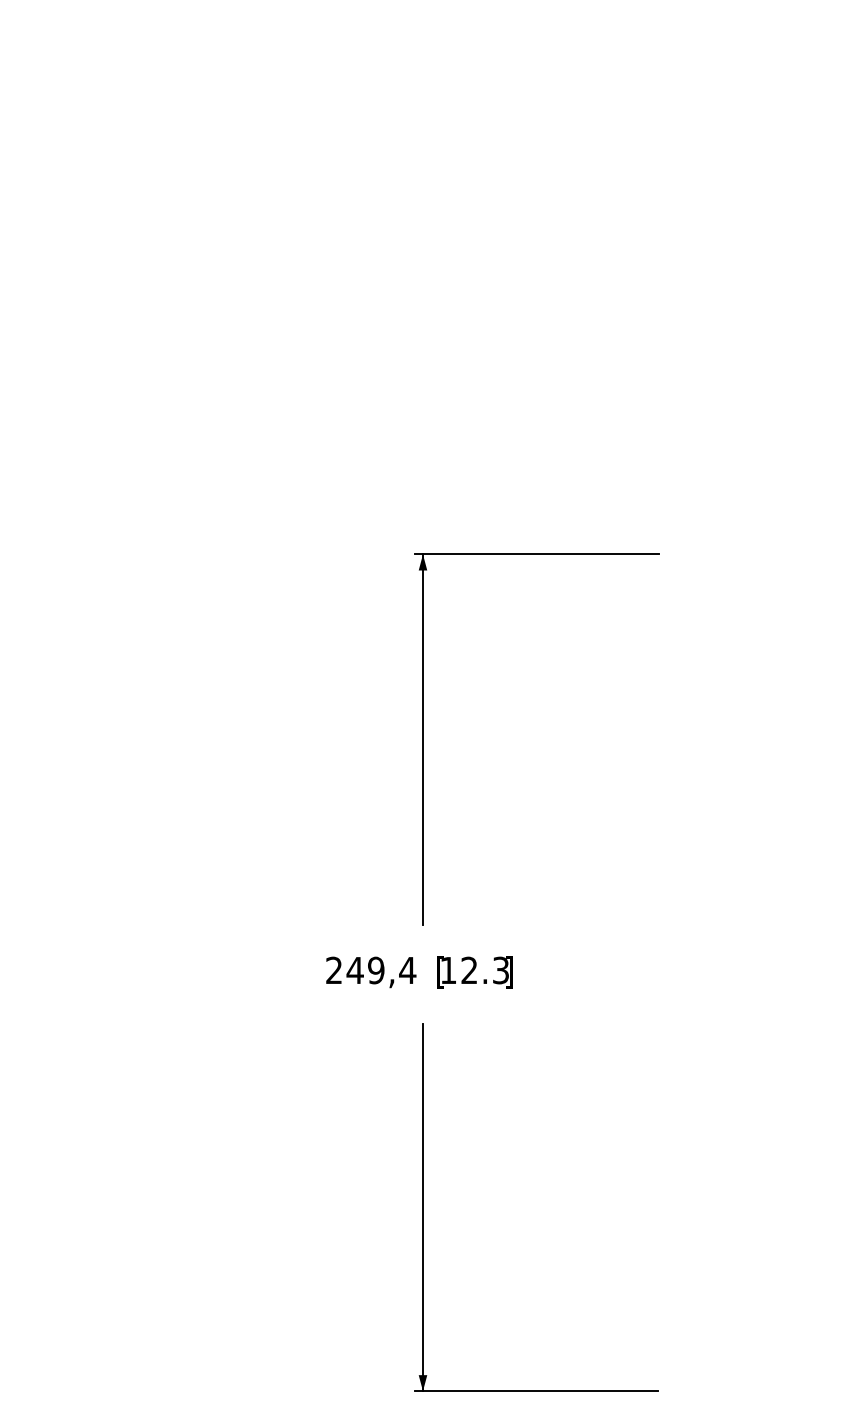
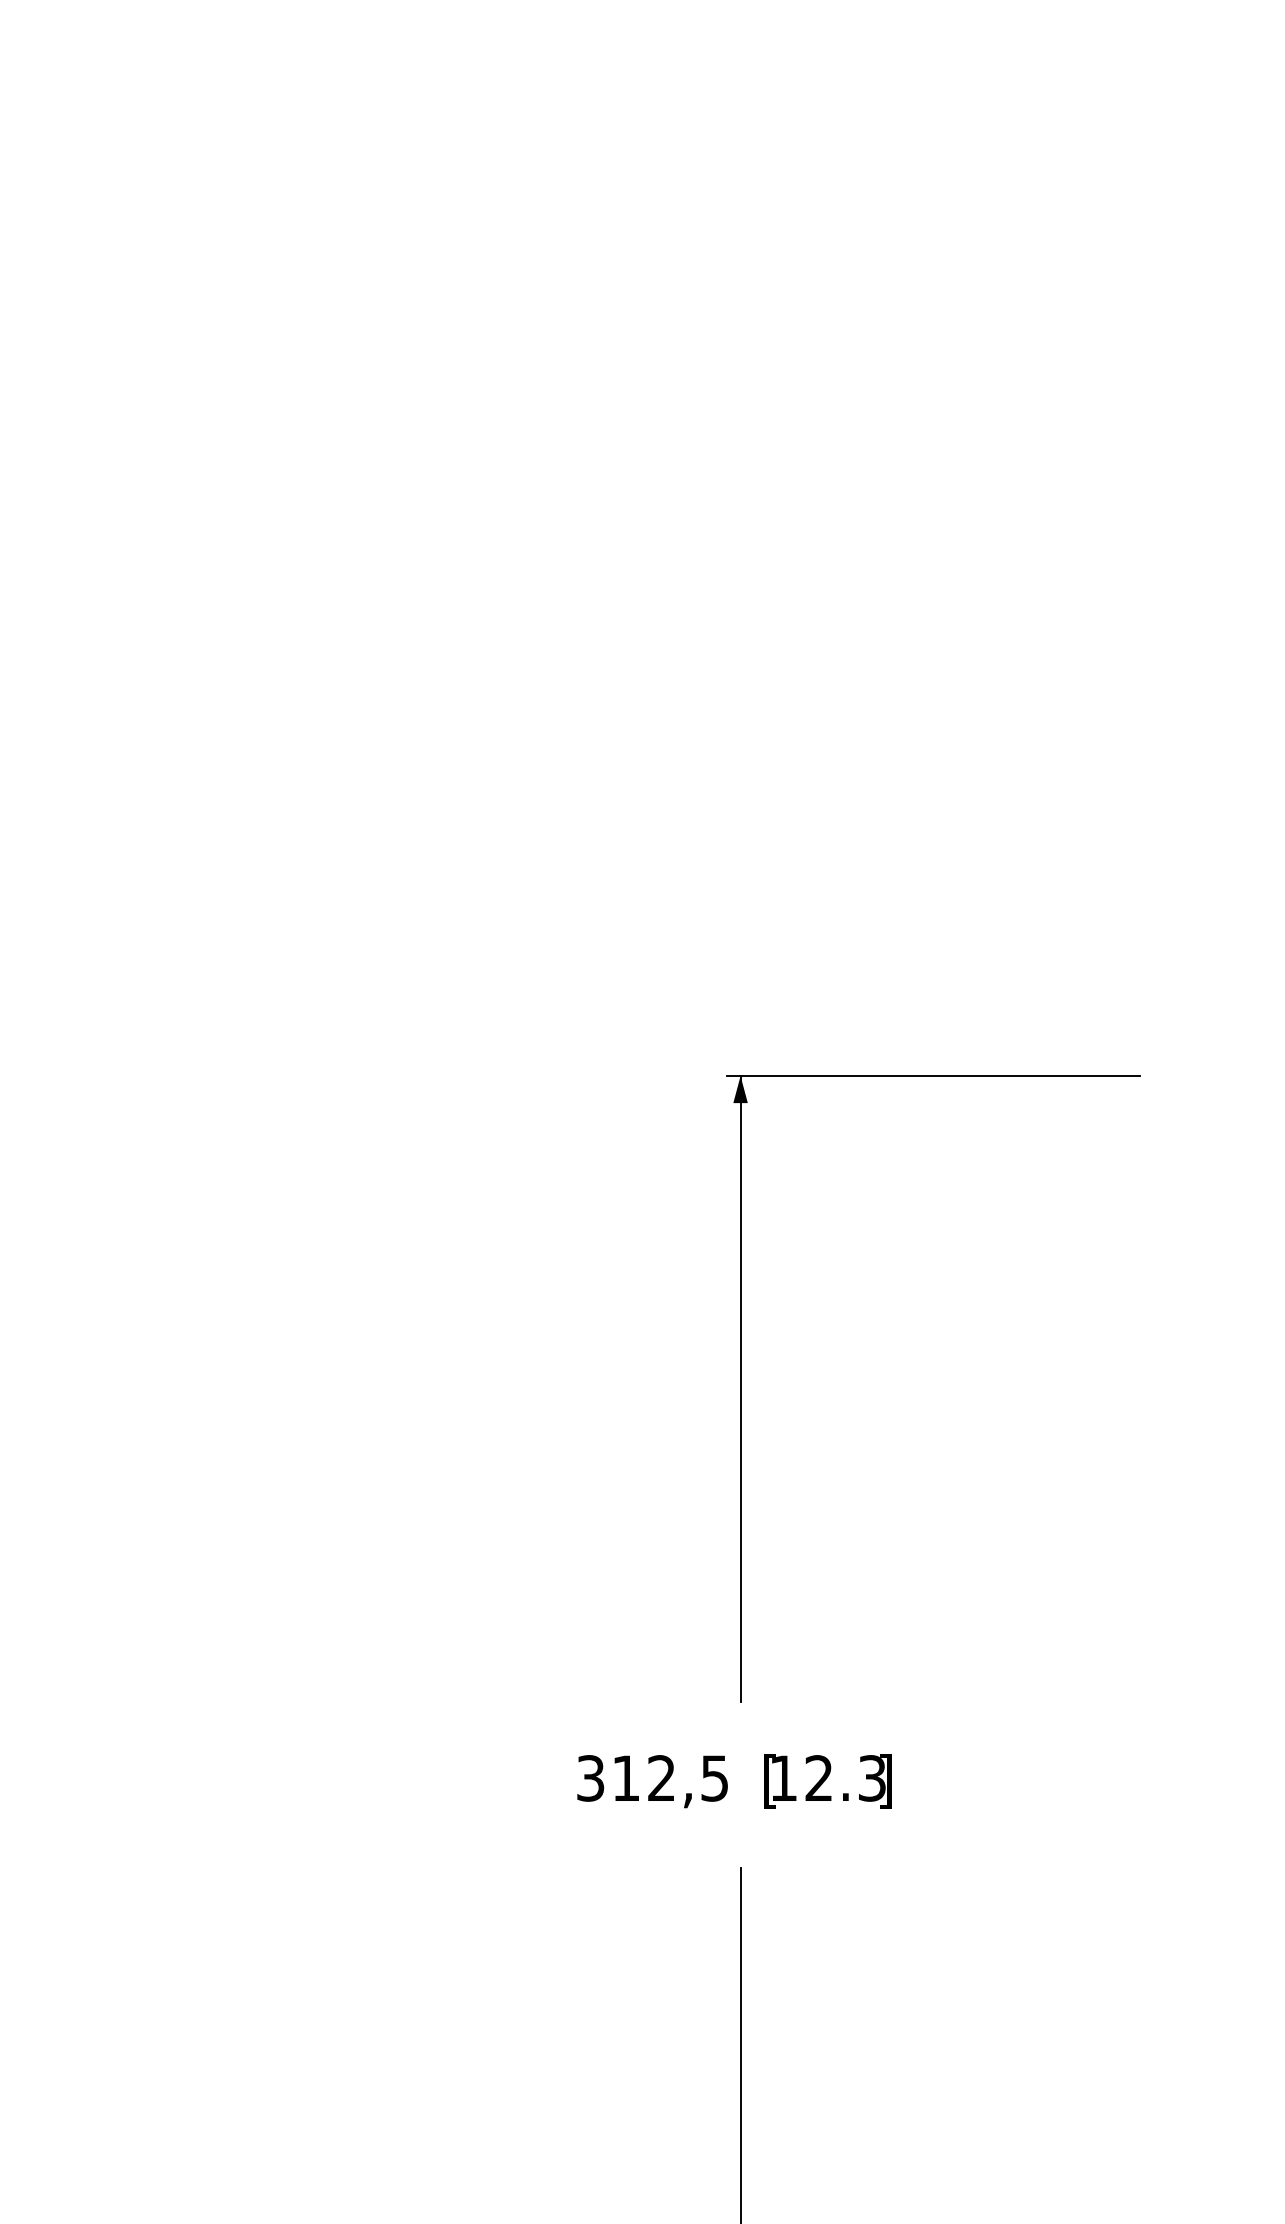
text: (371, 970) -> (653, 1778), 249,4 -> 312,5

